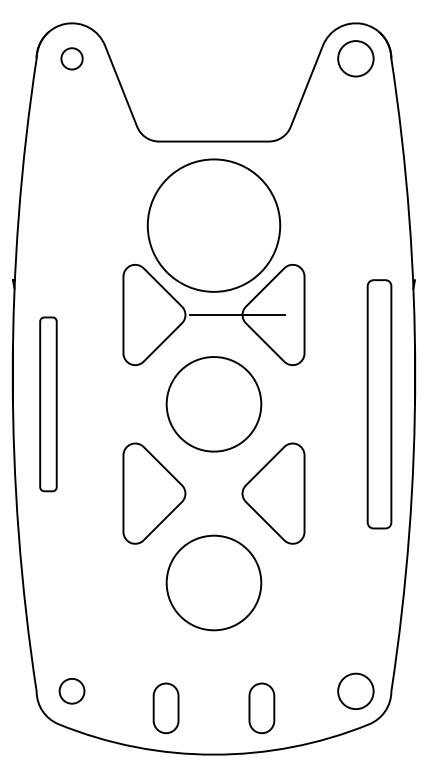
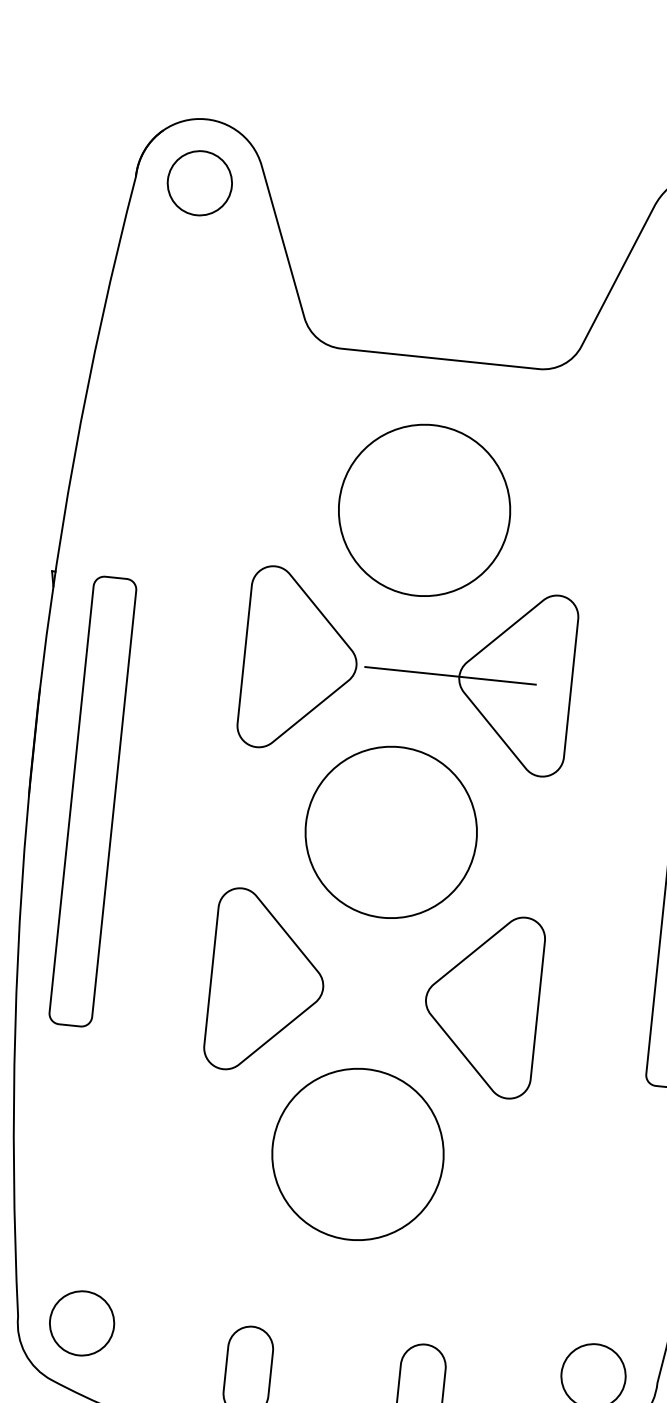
circle: (71, 58) -> (198, 182), size x1.67
circle: (213, 225) -> (423, 510), size x0.71
part: (48, 404) -> (92, 801), size x1.43
circle: (71, 690) -> (81, 1321), size x1.43

